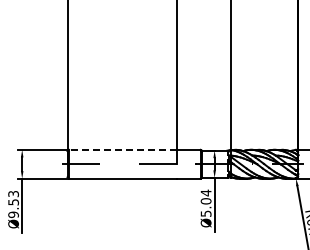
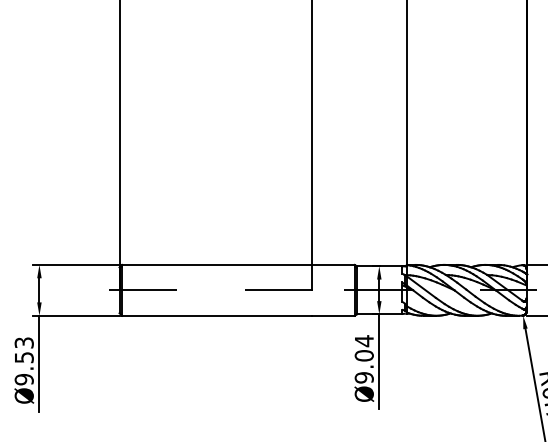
line: (122, 149) -> (216, 264), dashed -> solid
text: (205, 213) -> (363, 377), Ø5.04 -> Ø9.04

